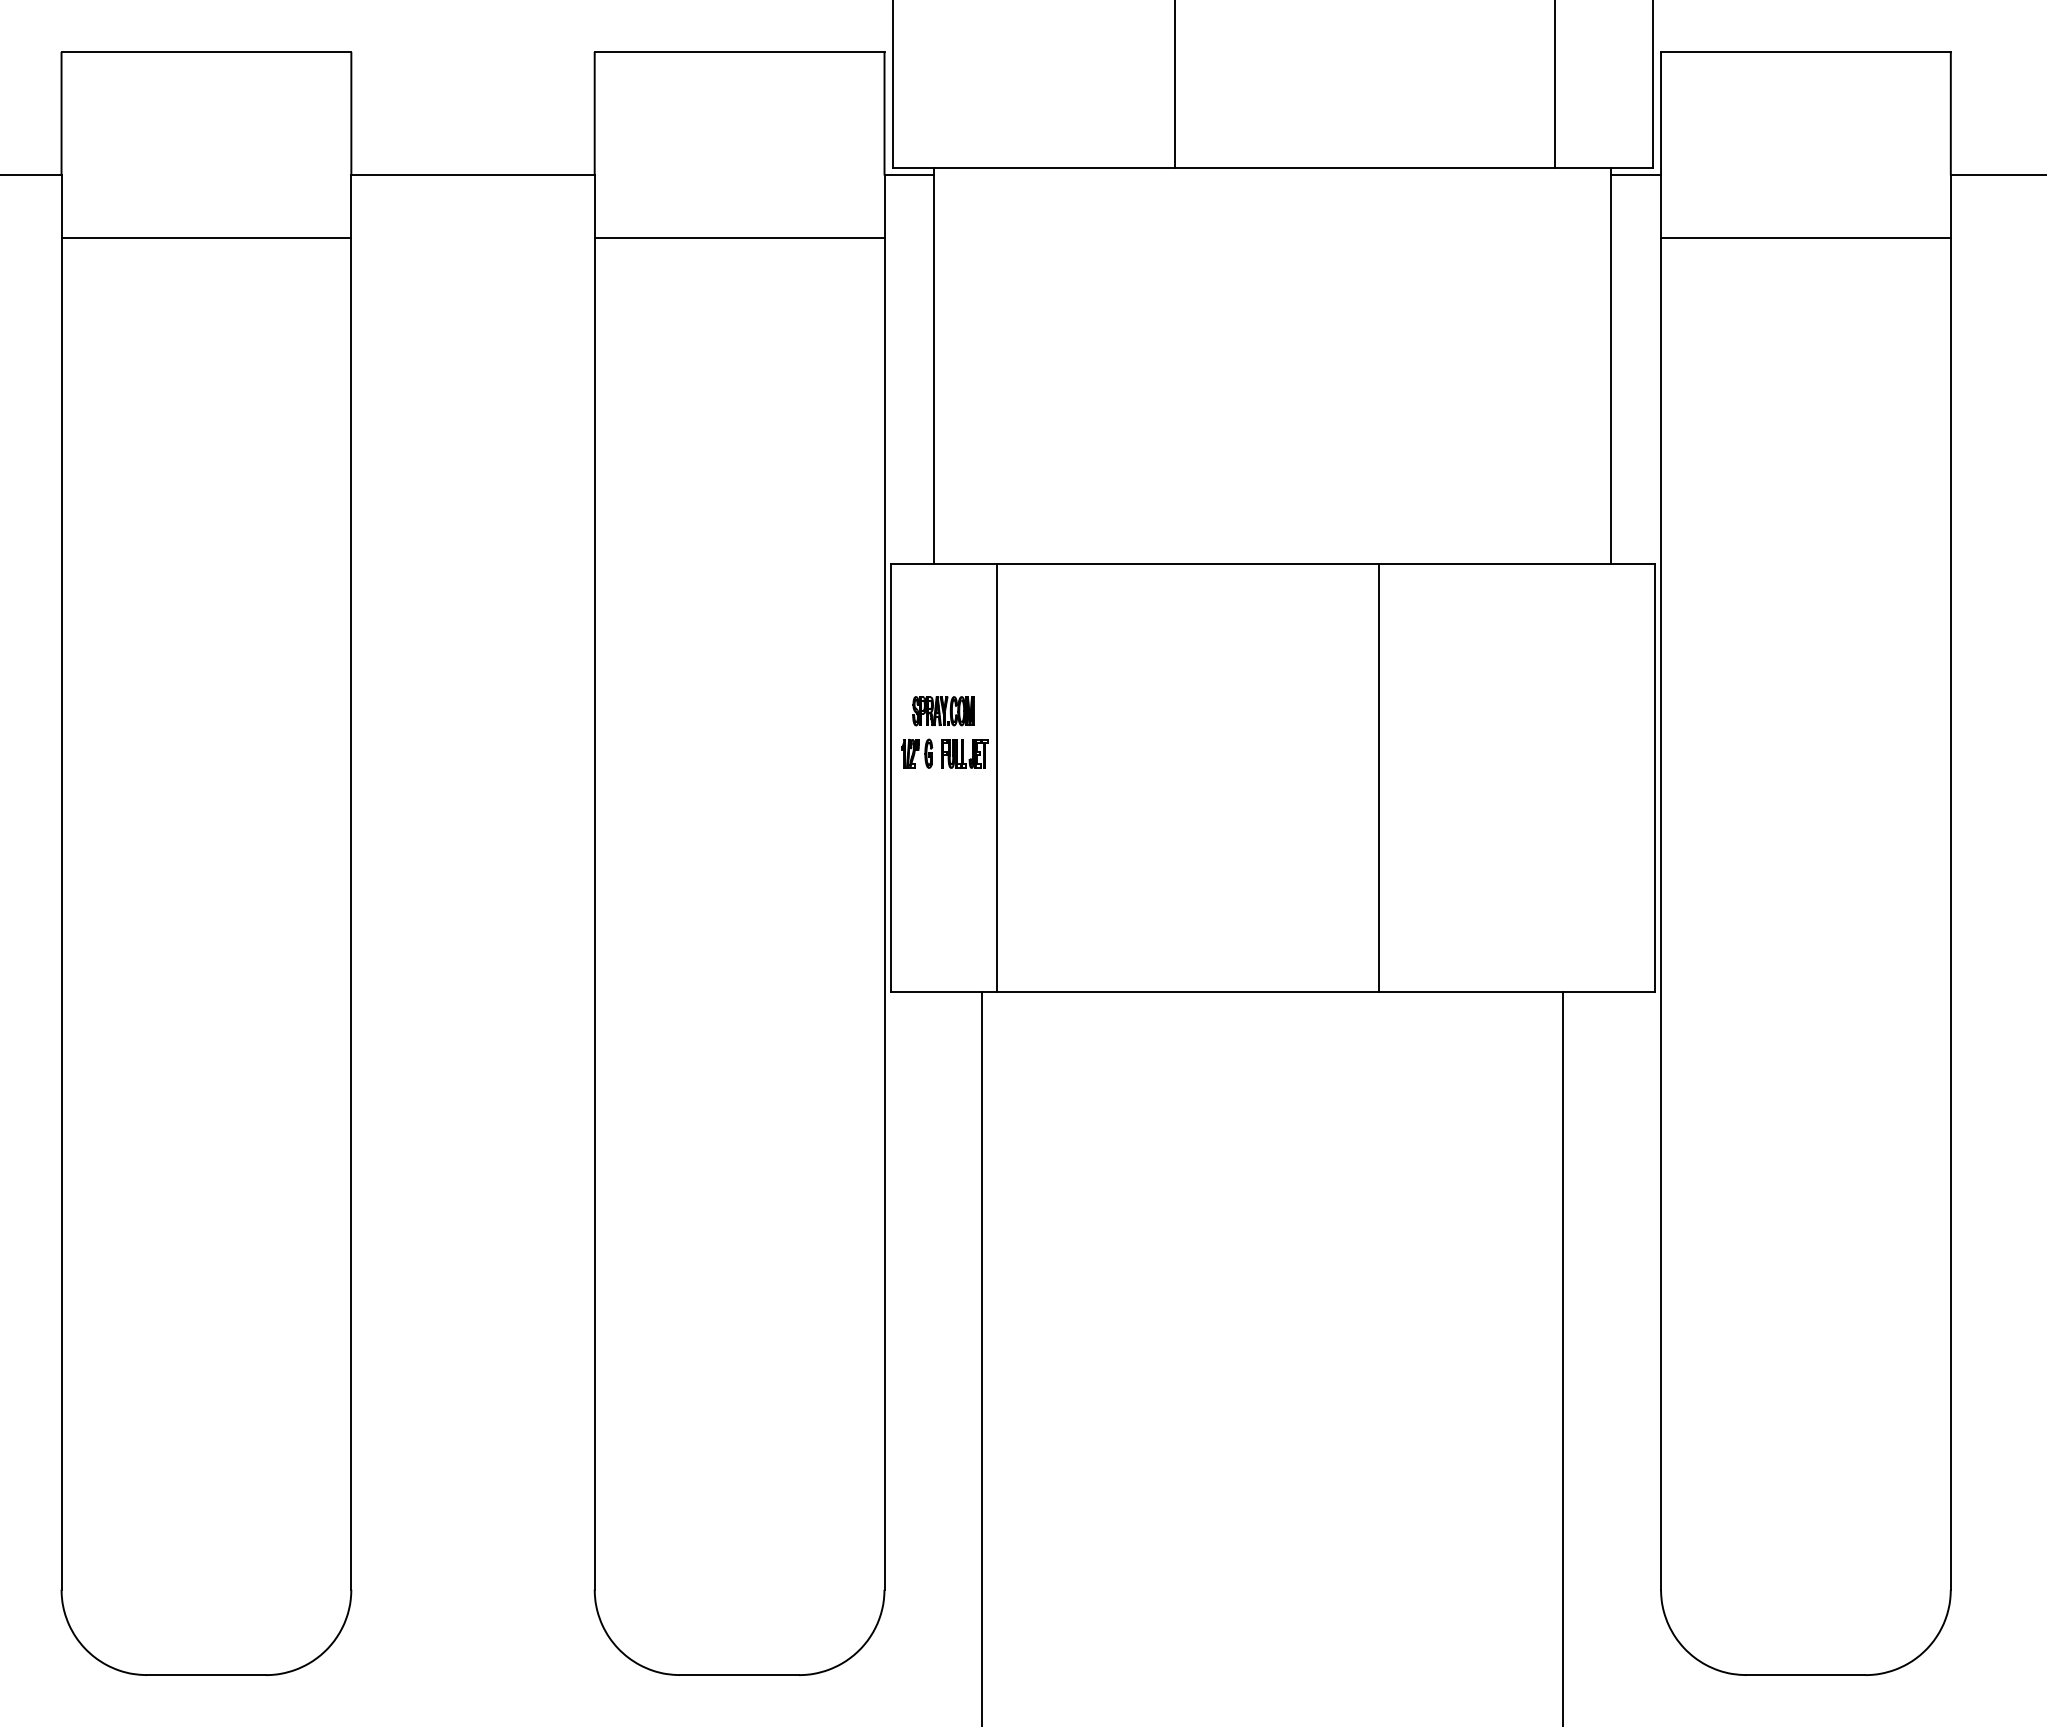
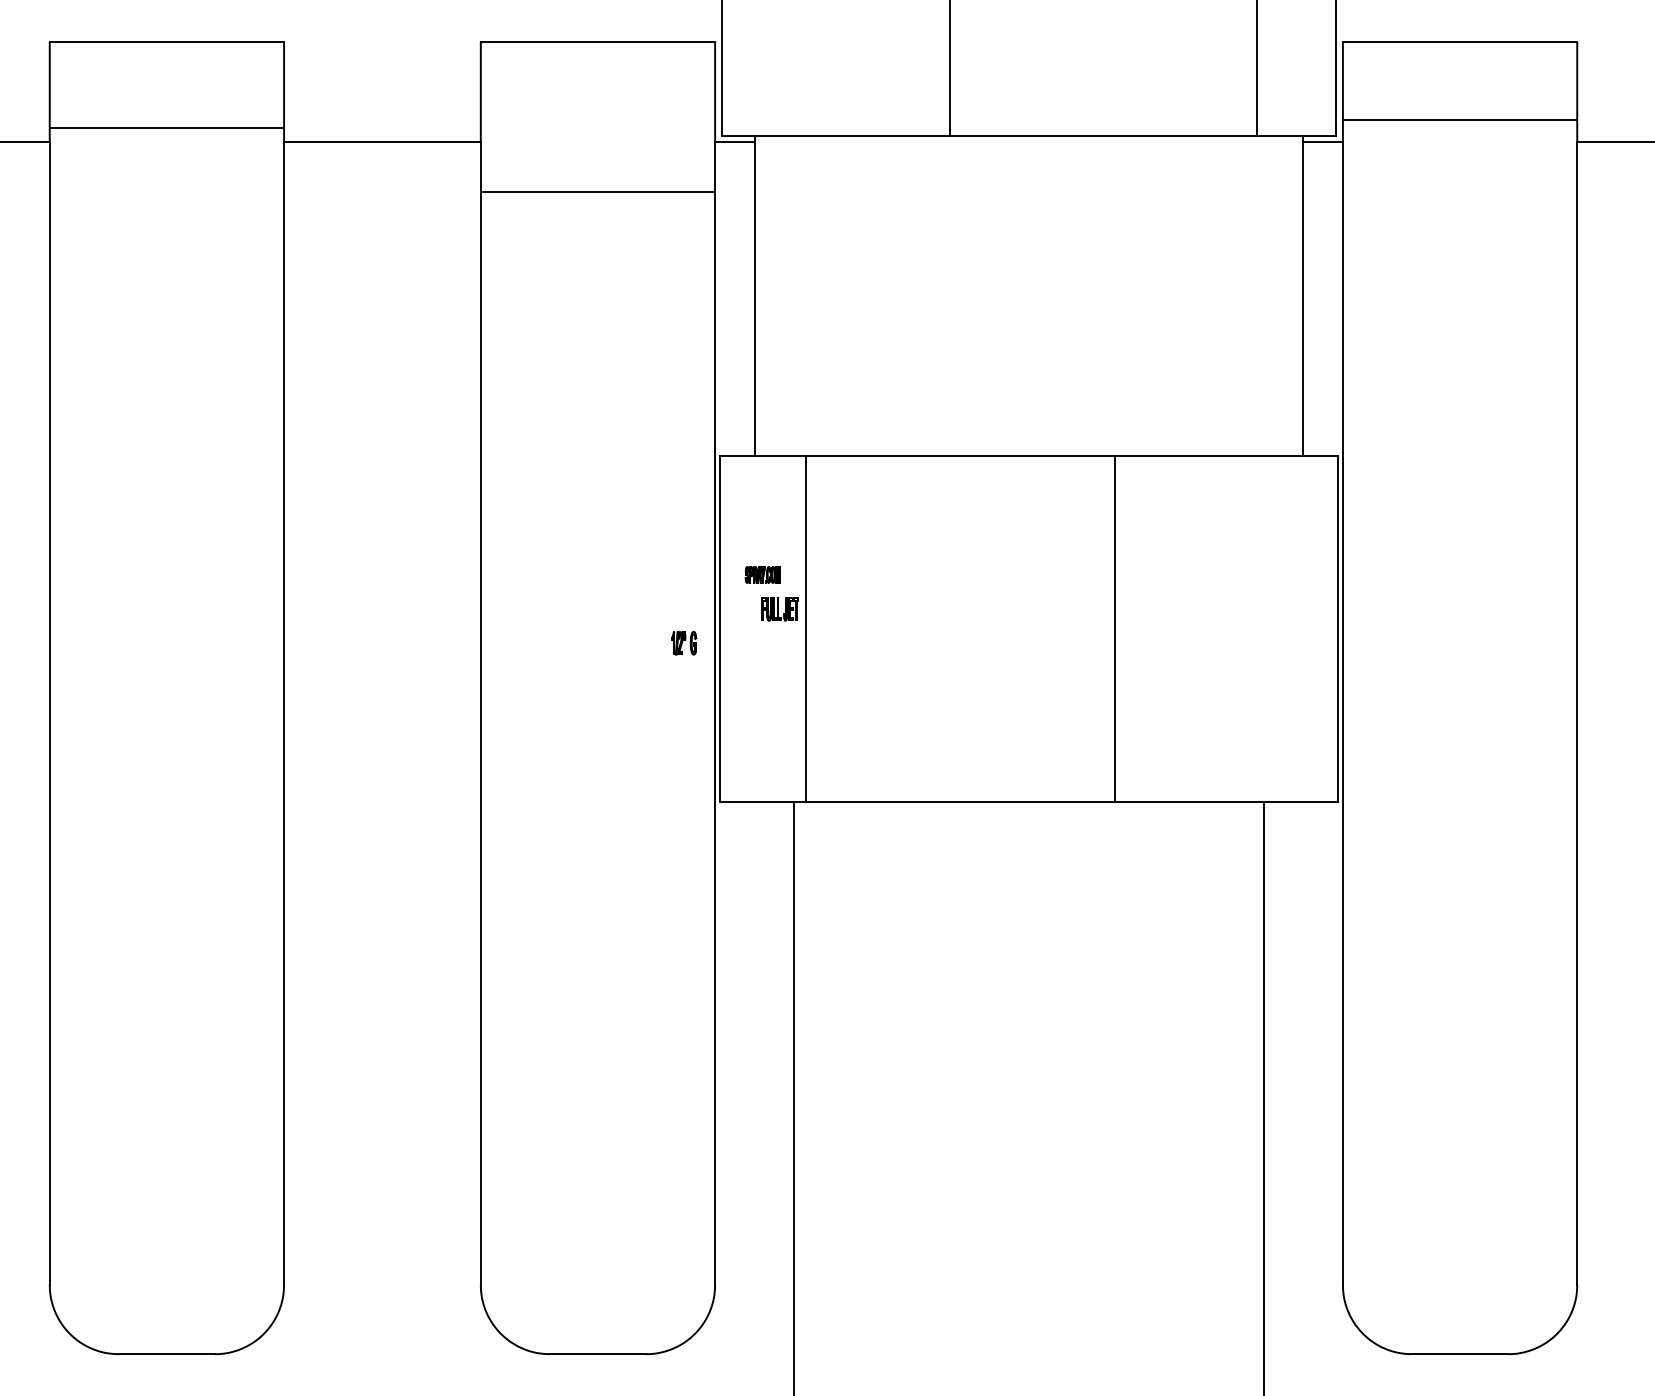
line: (206, 238) -> (166, 128), moved
line: (1805, 238) -> (1459, 119), moved
part: (943, 711) -> (762, 575), size x0.7
part: (917, 753) -> (684, 643), moved

